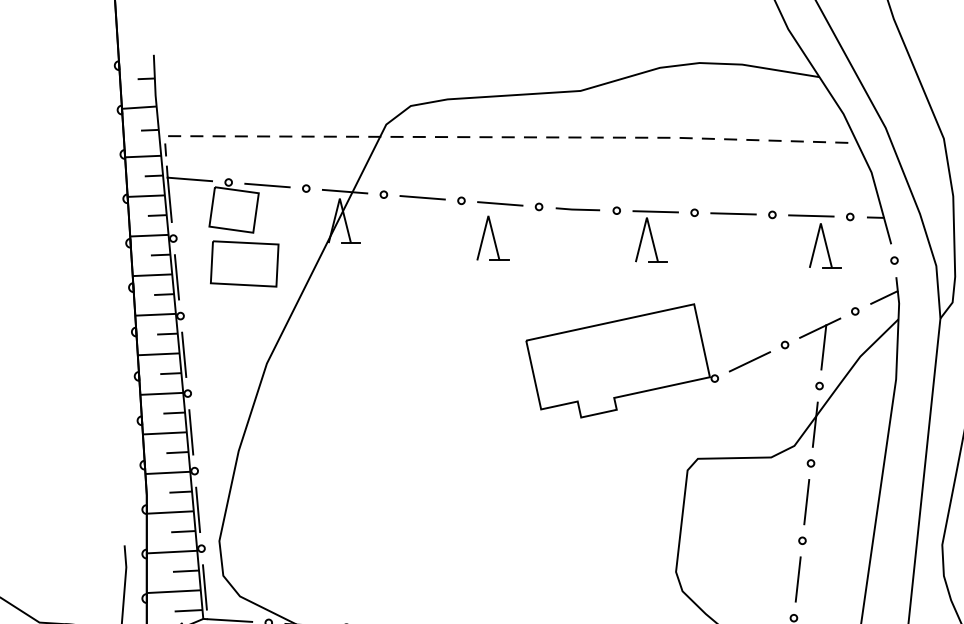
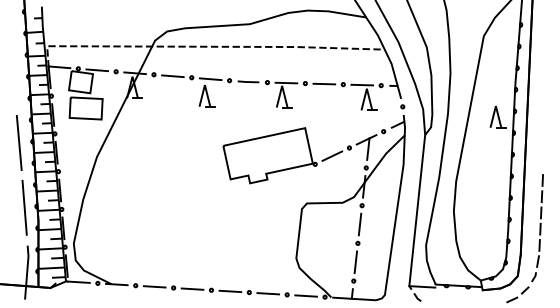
line: (105, 333) -> (18, 142), added
line: (118, 467) -> (24, 207), added

